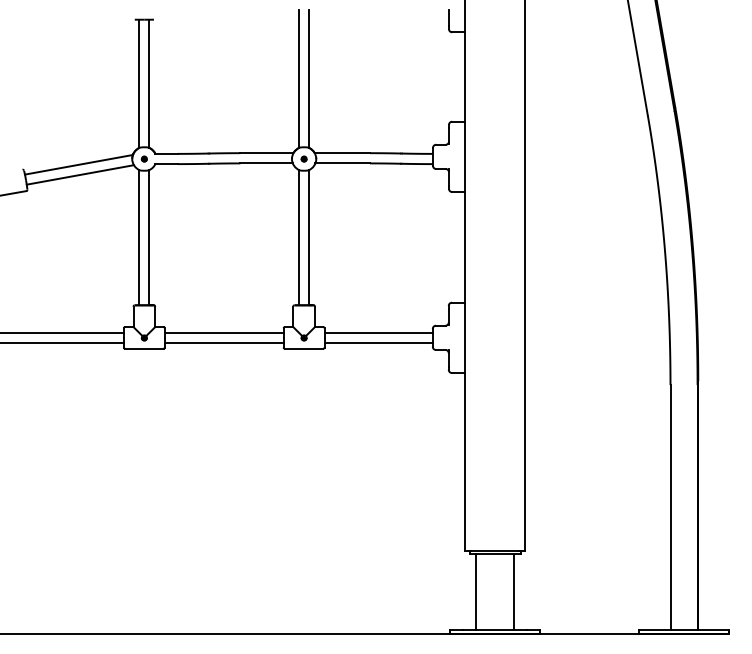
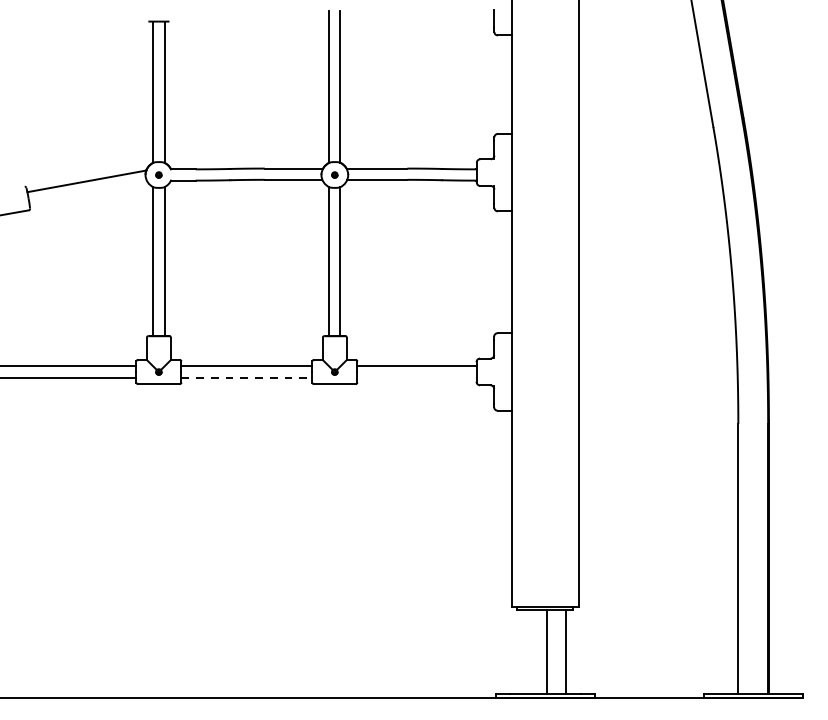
line: (79, 174) -> (87, 192), removed
line: (224, 343) -> (247, 378), solid -> dashed
line: (378, 343) -> (416, 378), removed
line: (475, 591) -> (546, 651), moved

